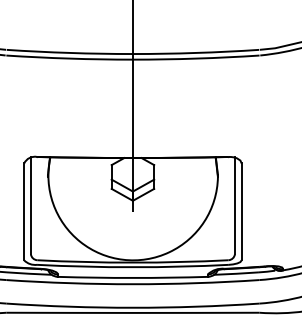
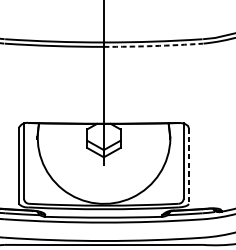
arc: (196, 58) -> (153, 45), solid -> dashed
line: (241, 212) -> (188, 166), solid -> dashed

